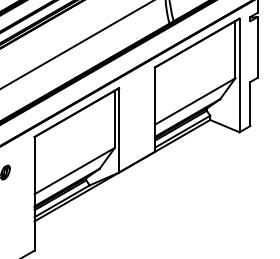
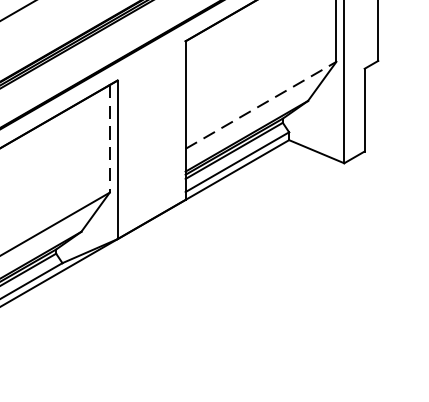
line: (195, 101) -> (261, 105), solid -> dashed
line: (114, 119) -> (109, 139), solid -> dashed

